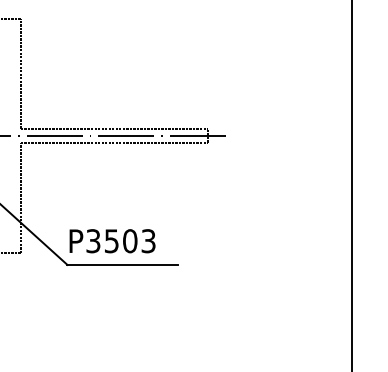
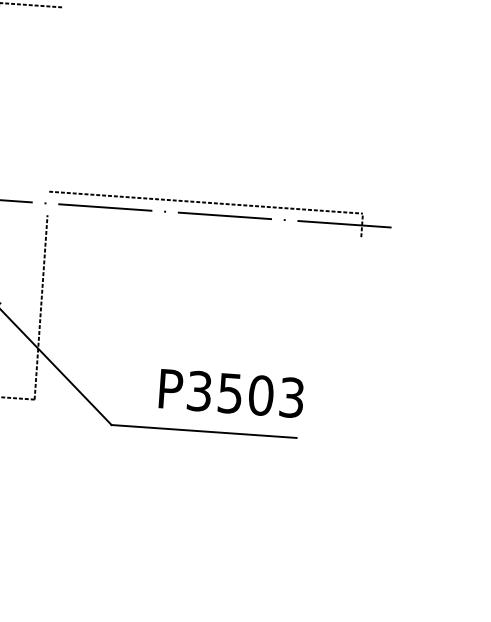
line: (20, 73) -> (55, 99), removed
line: (114, 142) -> (204, 225), removed
text: (112, 241) -> (231, 393), moved

